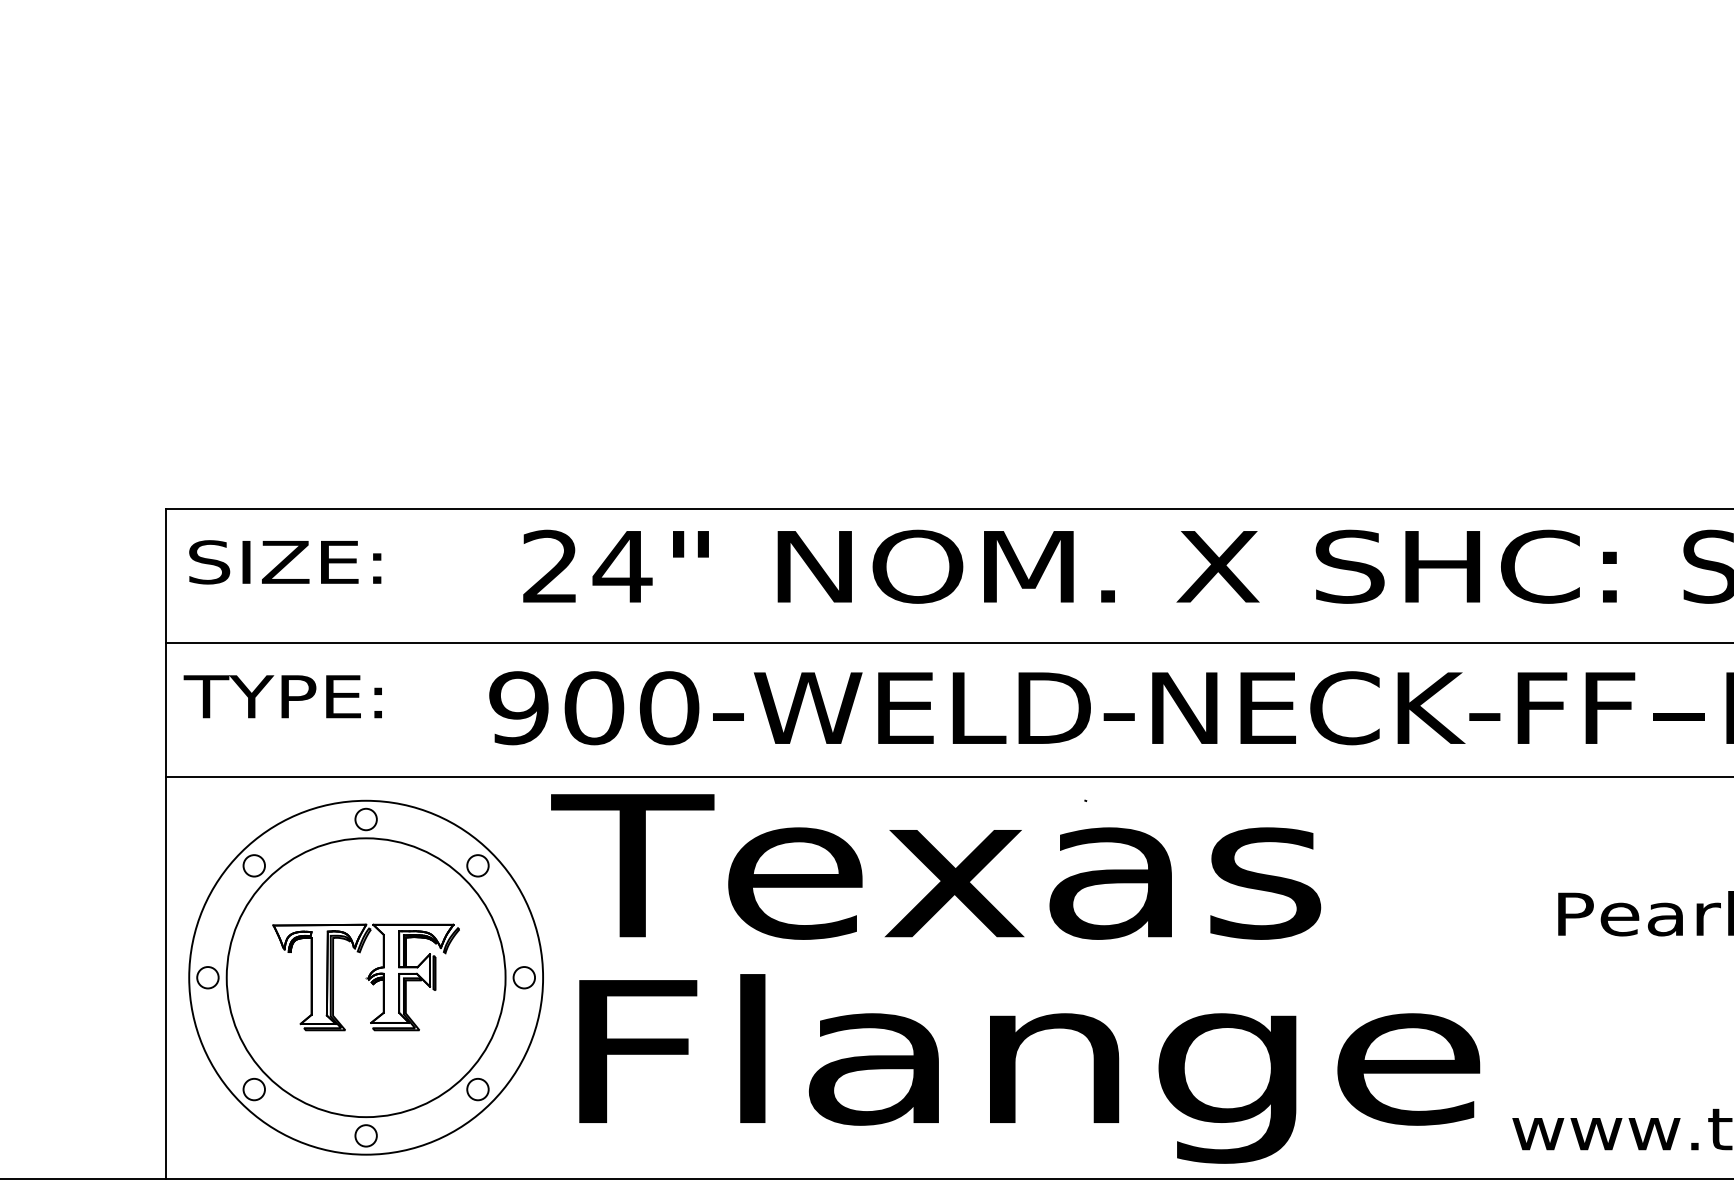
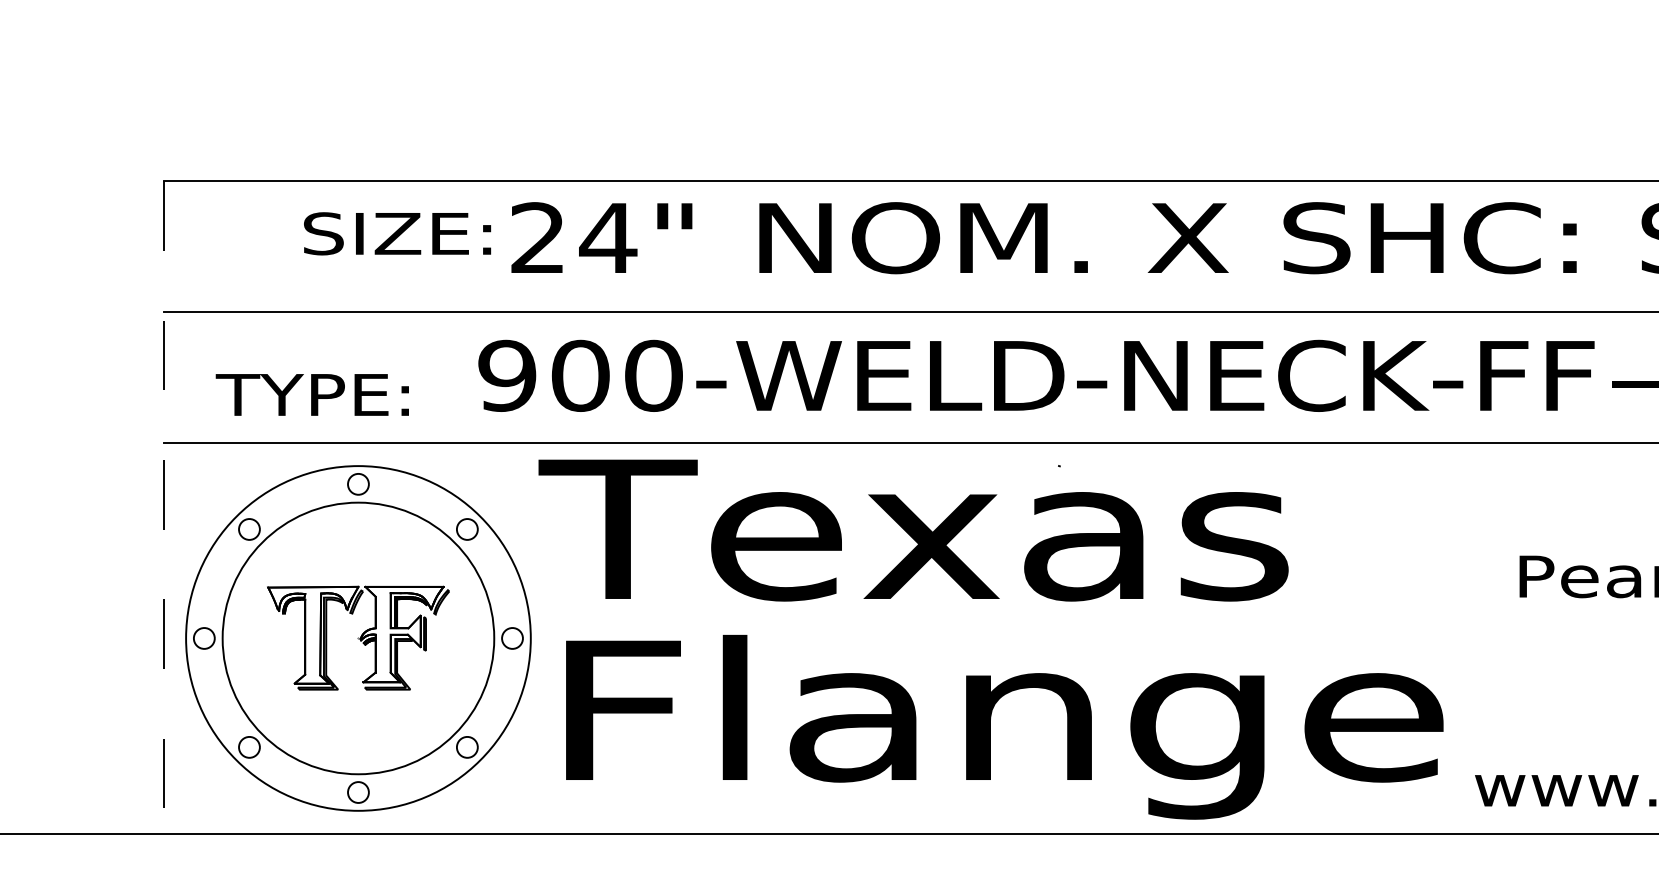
text: (285, 562) -> (397, 233), moved
text: (282, 696) -> (312, 394), moved
line: (166, 844) -> (163, 508), solid -> dashed

